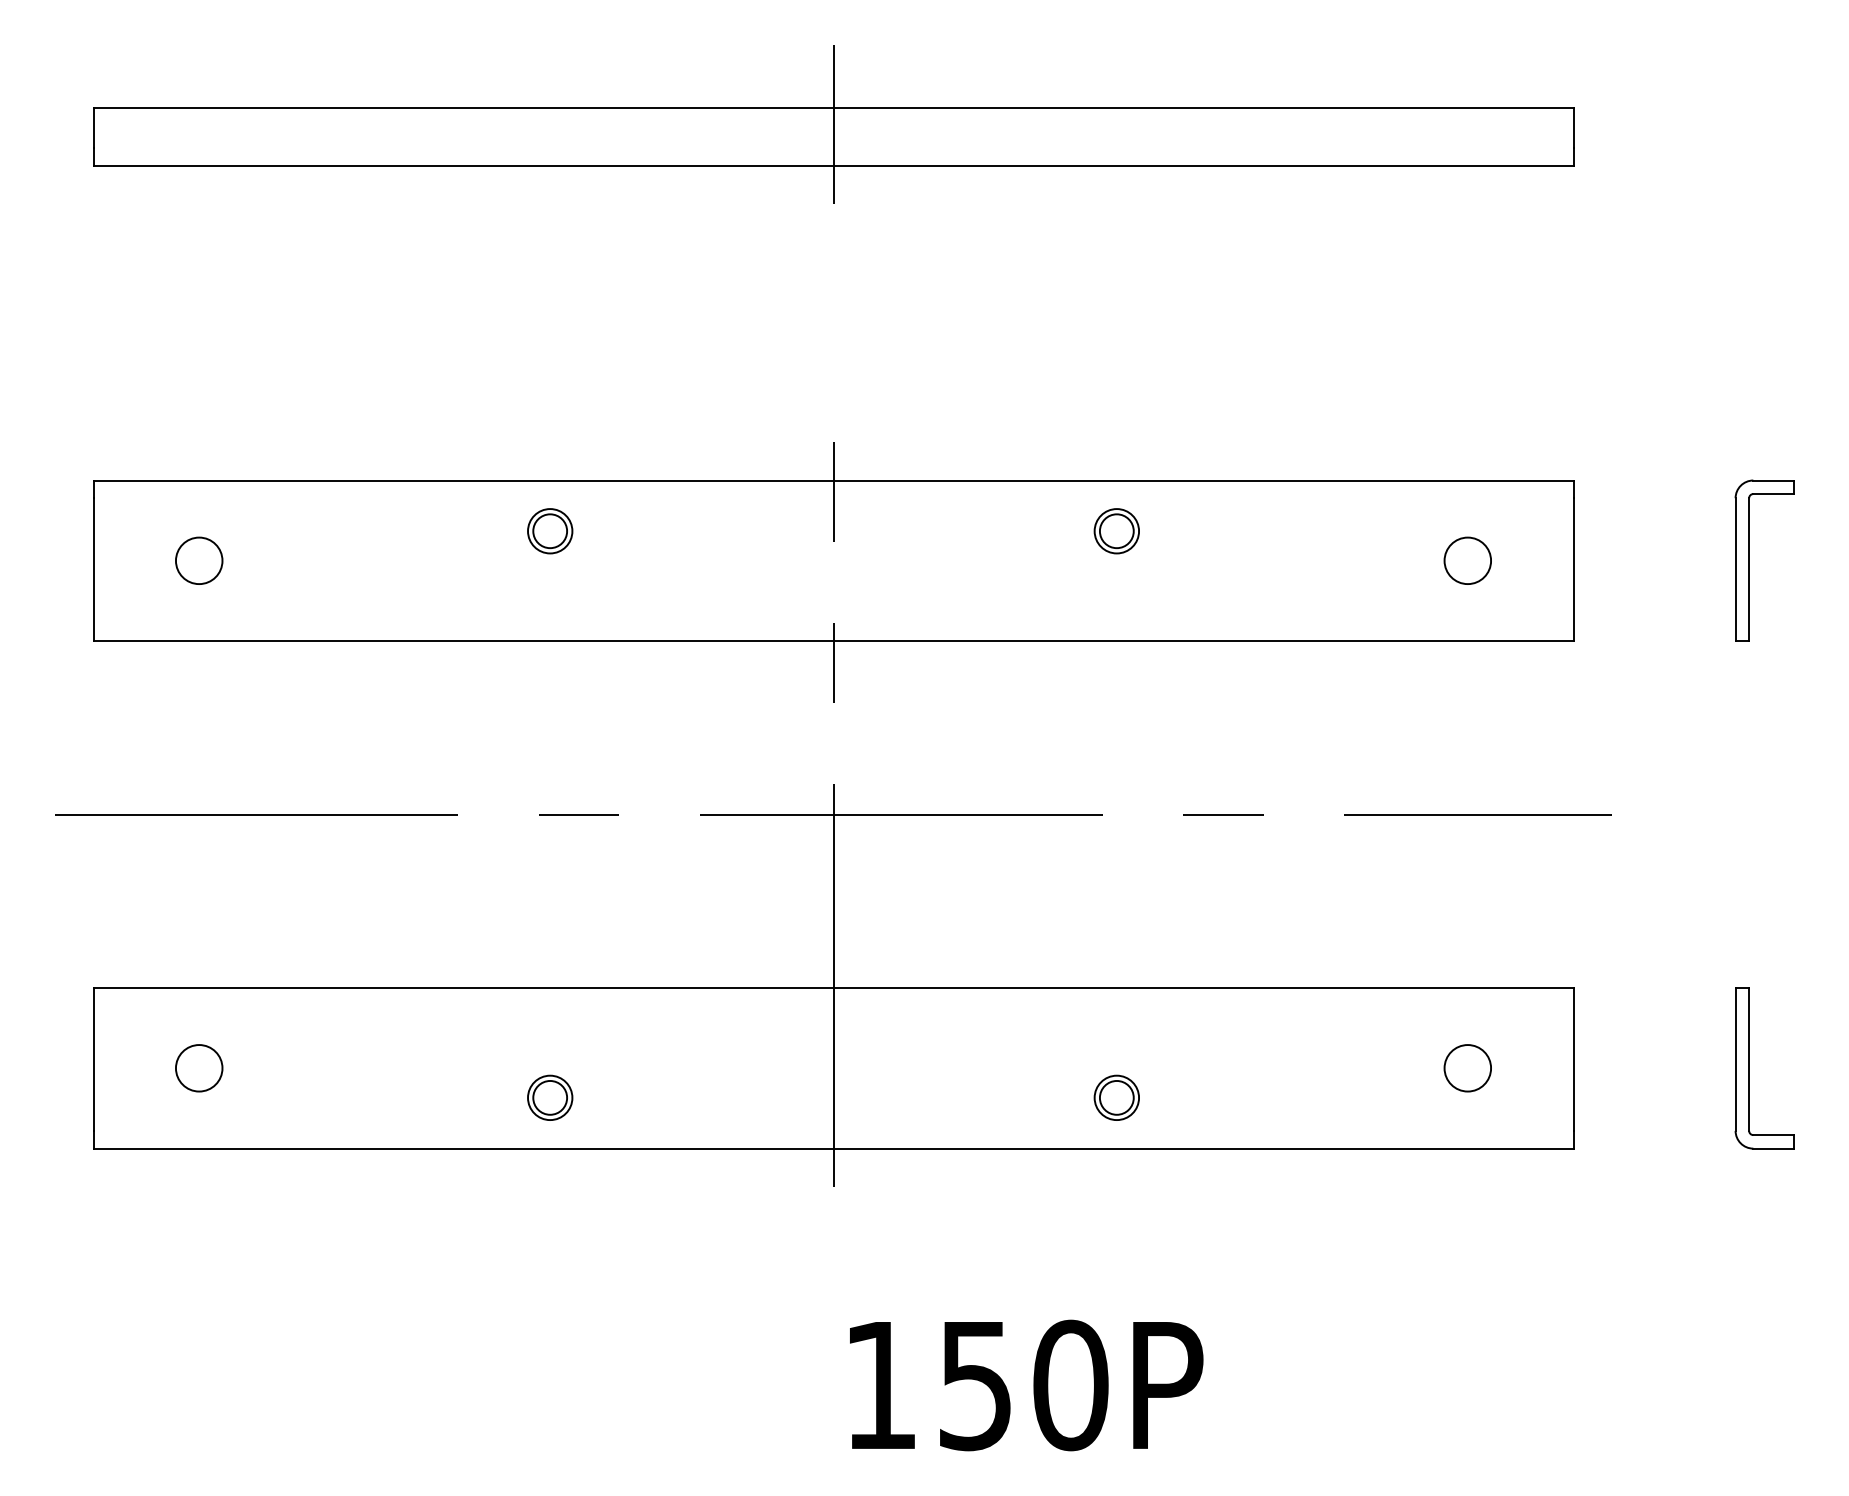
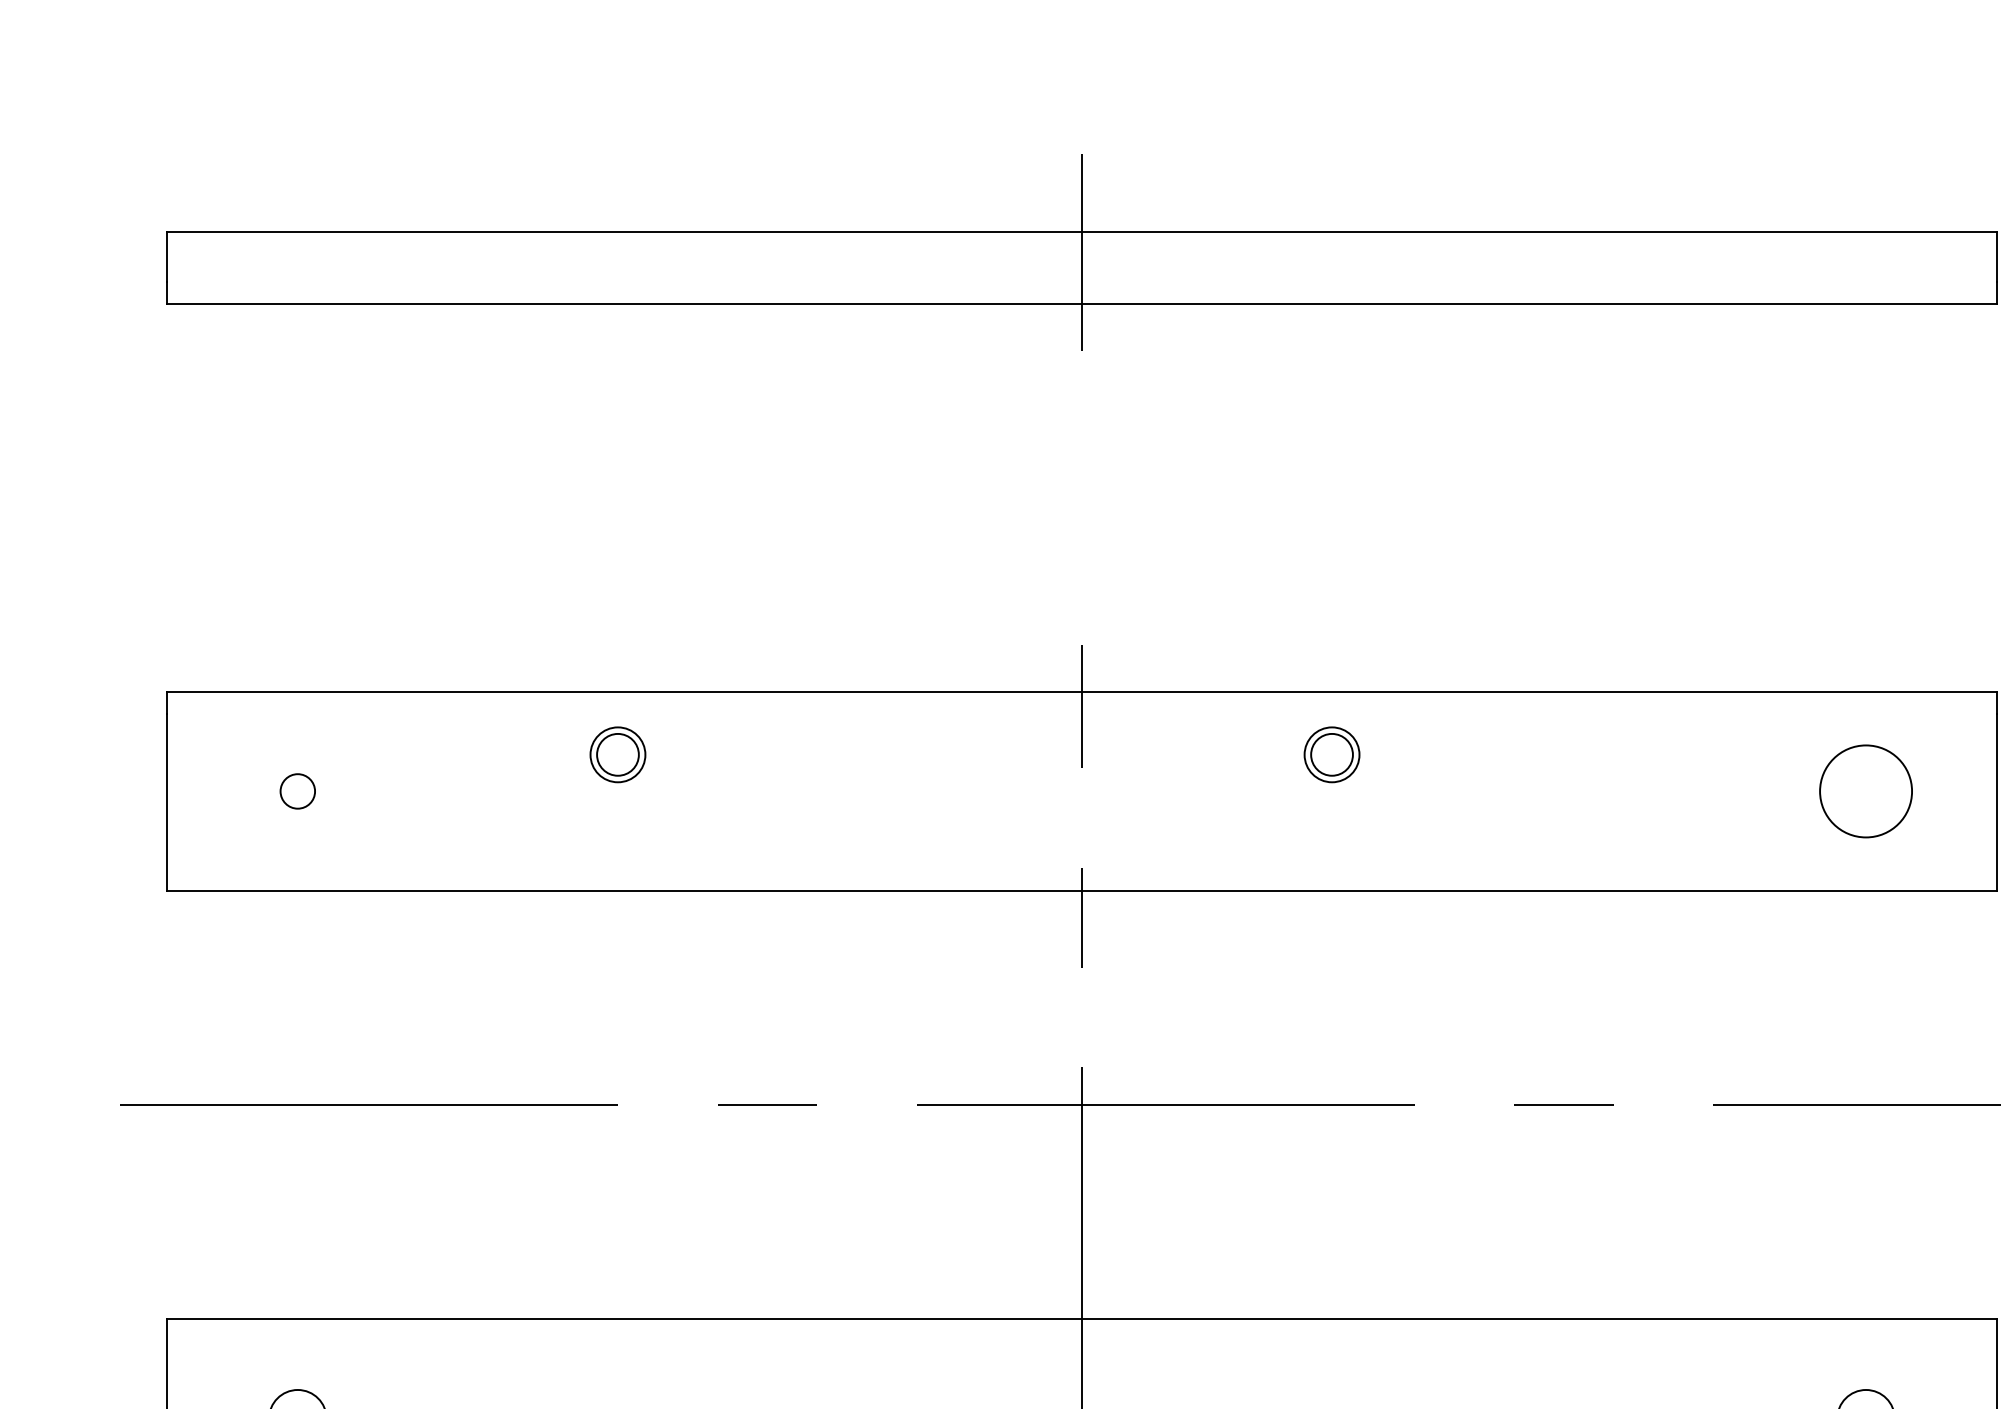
part: (550, 531) -> (618, 755), moved
part: (1116, 531) -> (1331, 755), moved
circle: (198, 560) -> (296, 790), size x0.6
circle: (1467, 560) -> (1865, 790), size x1.6

